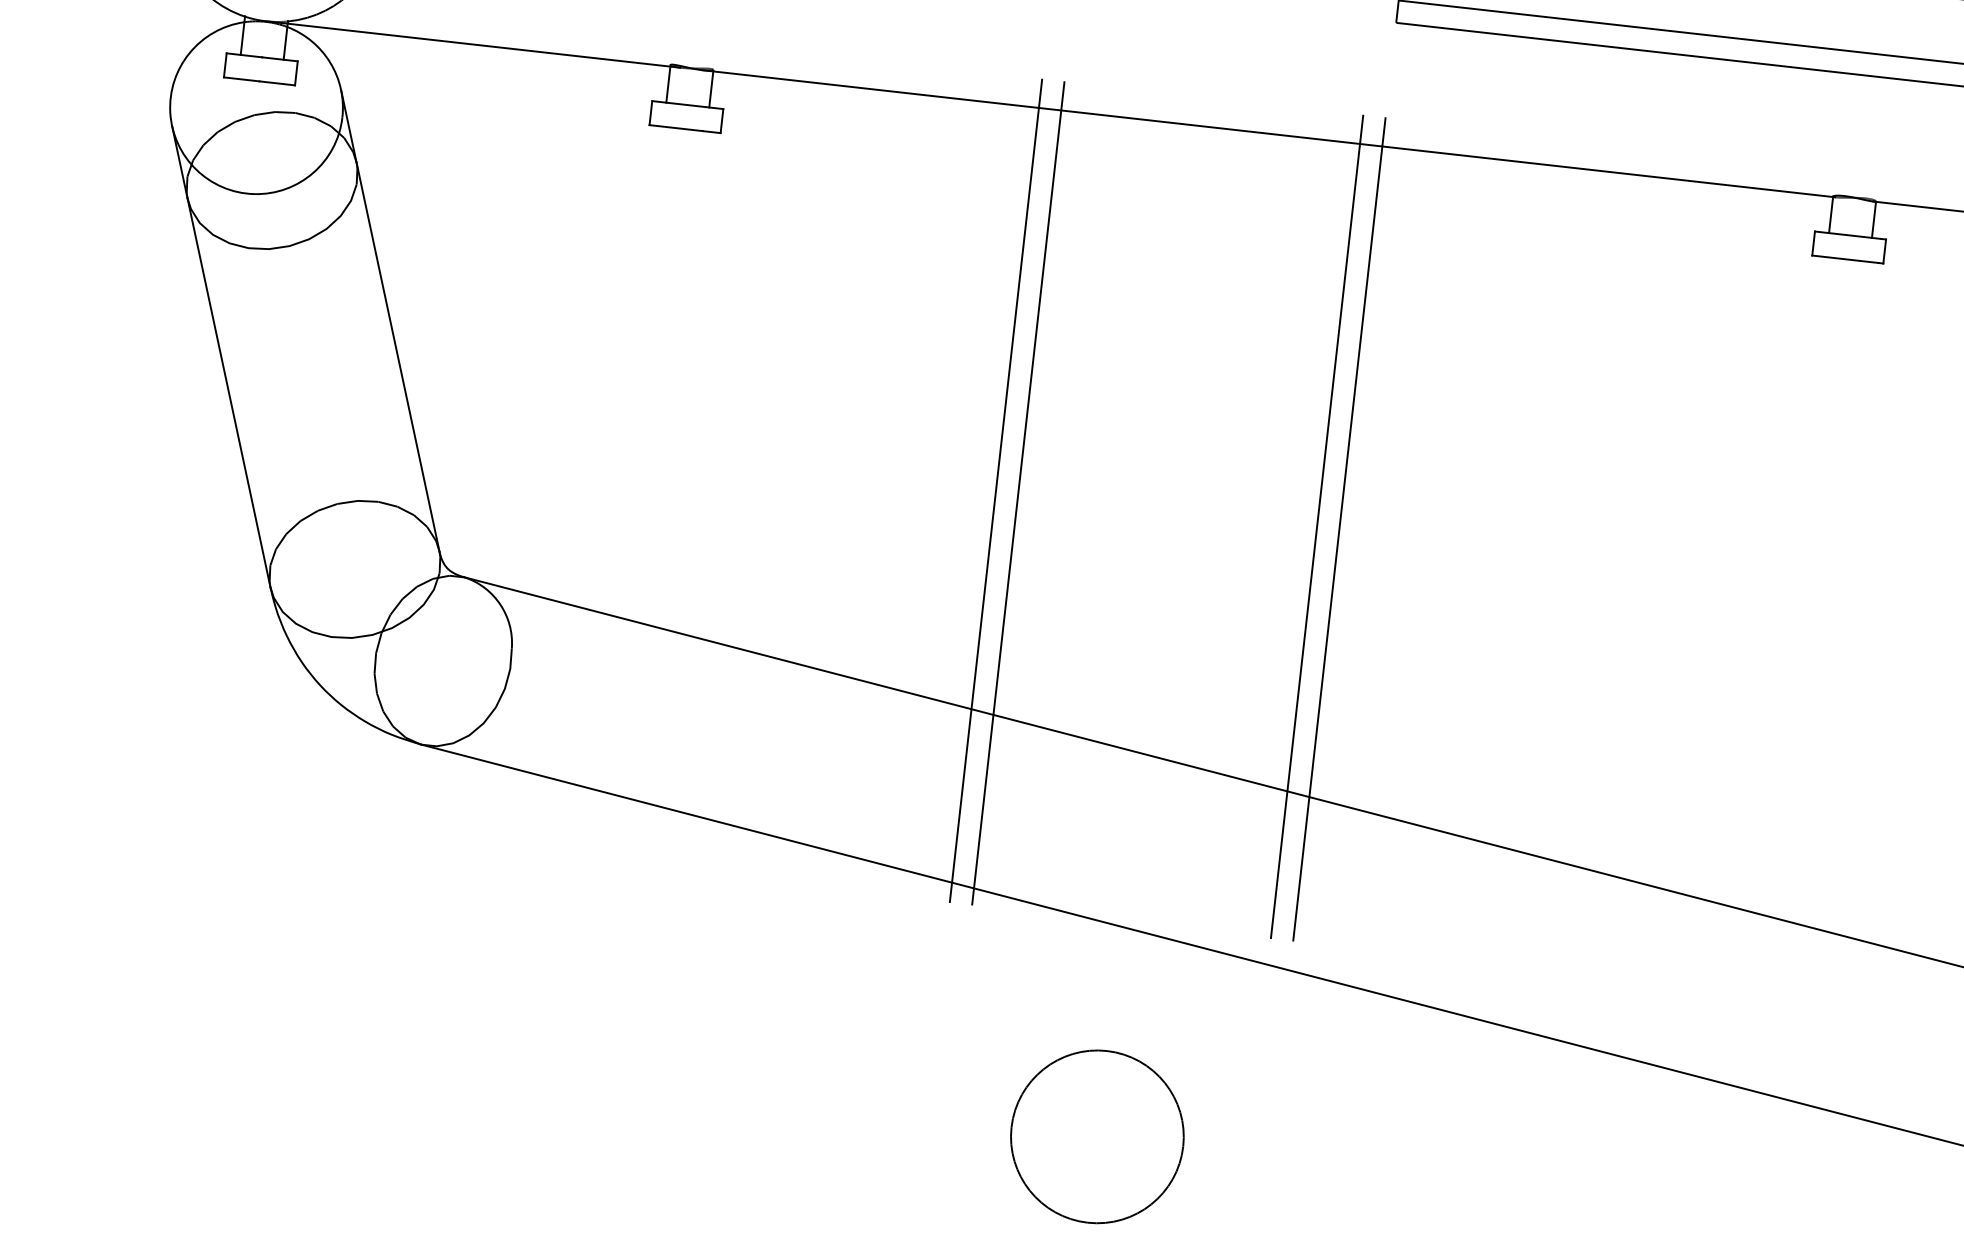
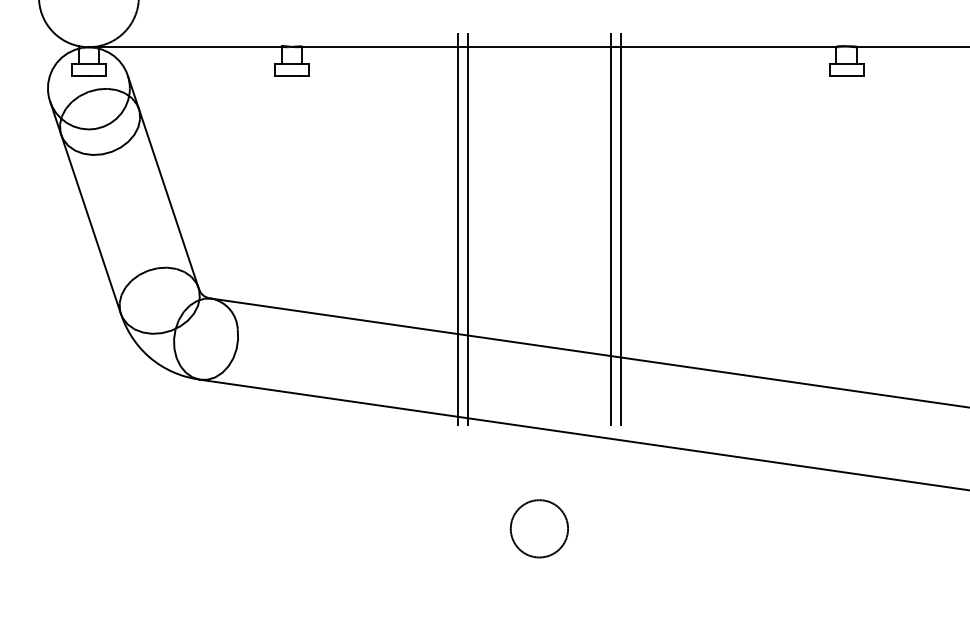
circle: (1097, 1136) -> (539, 528), size x0.7

